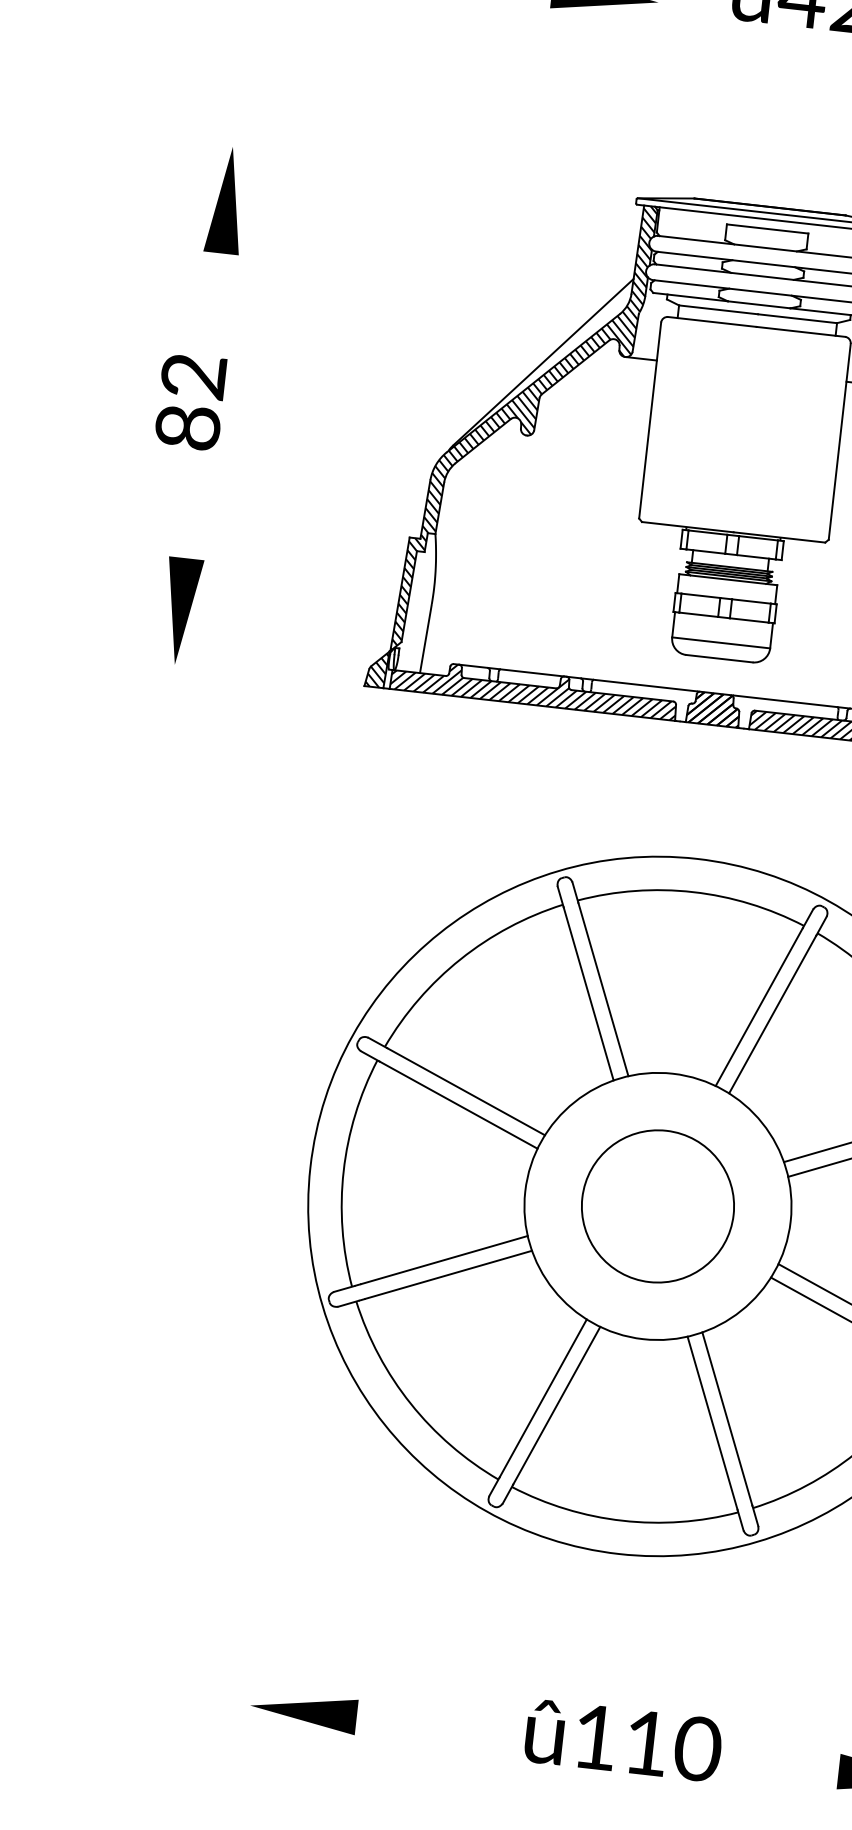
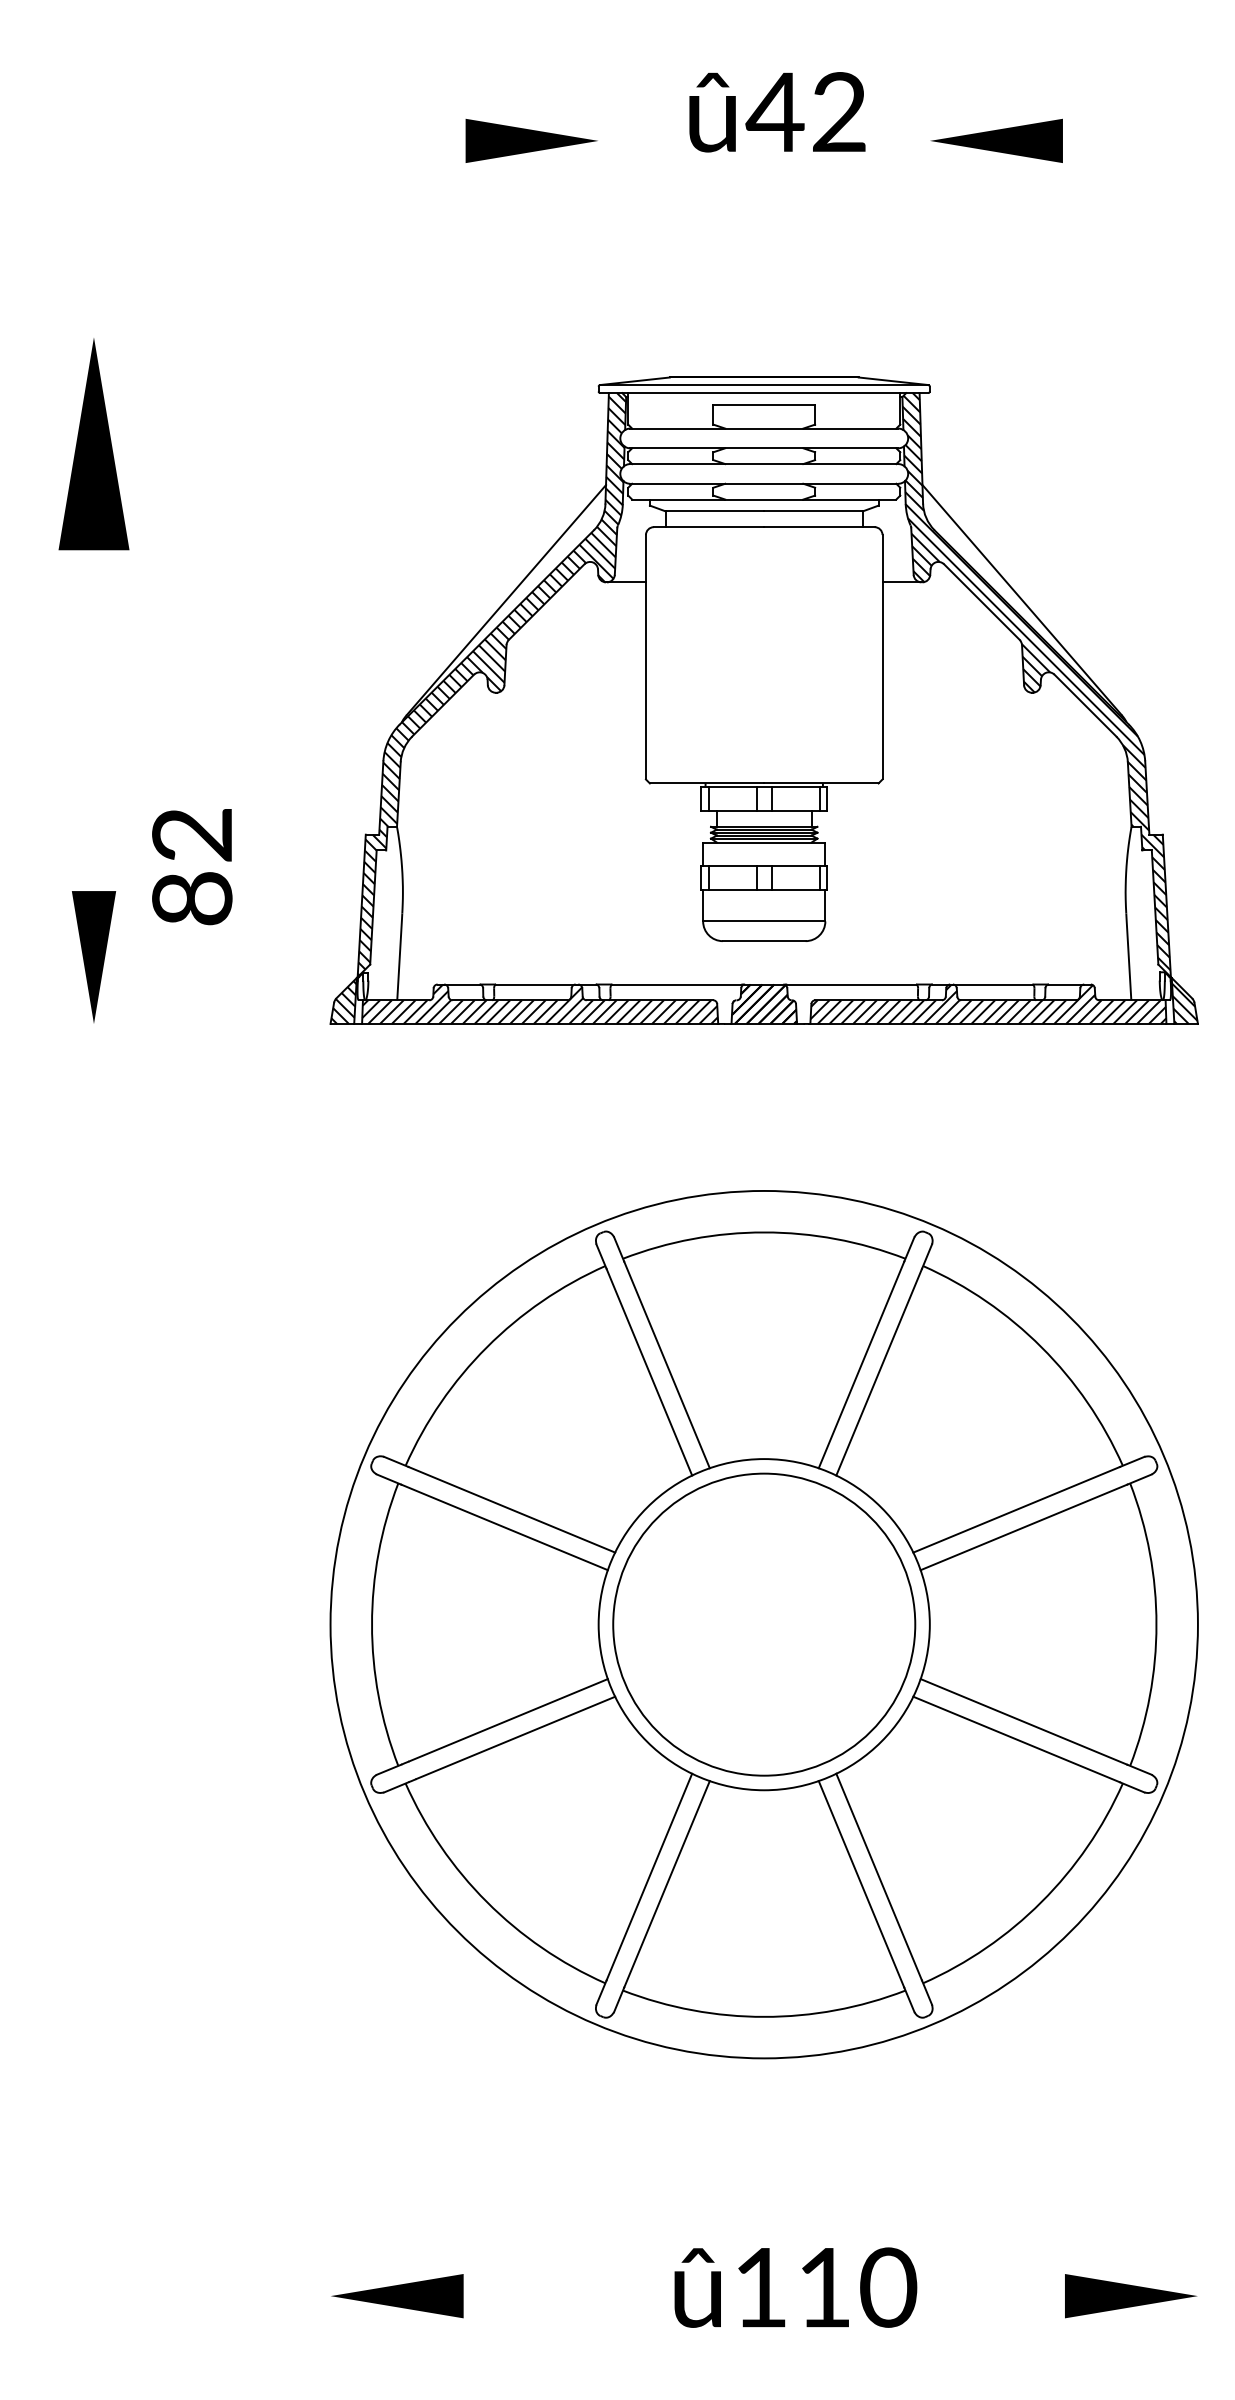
part: (226, 200) -> (93, 444), size x1.6
text: (190, 402) -> (192, 867), moved
circle: (657, 1206) -> (763, 1624), size x1.6

